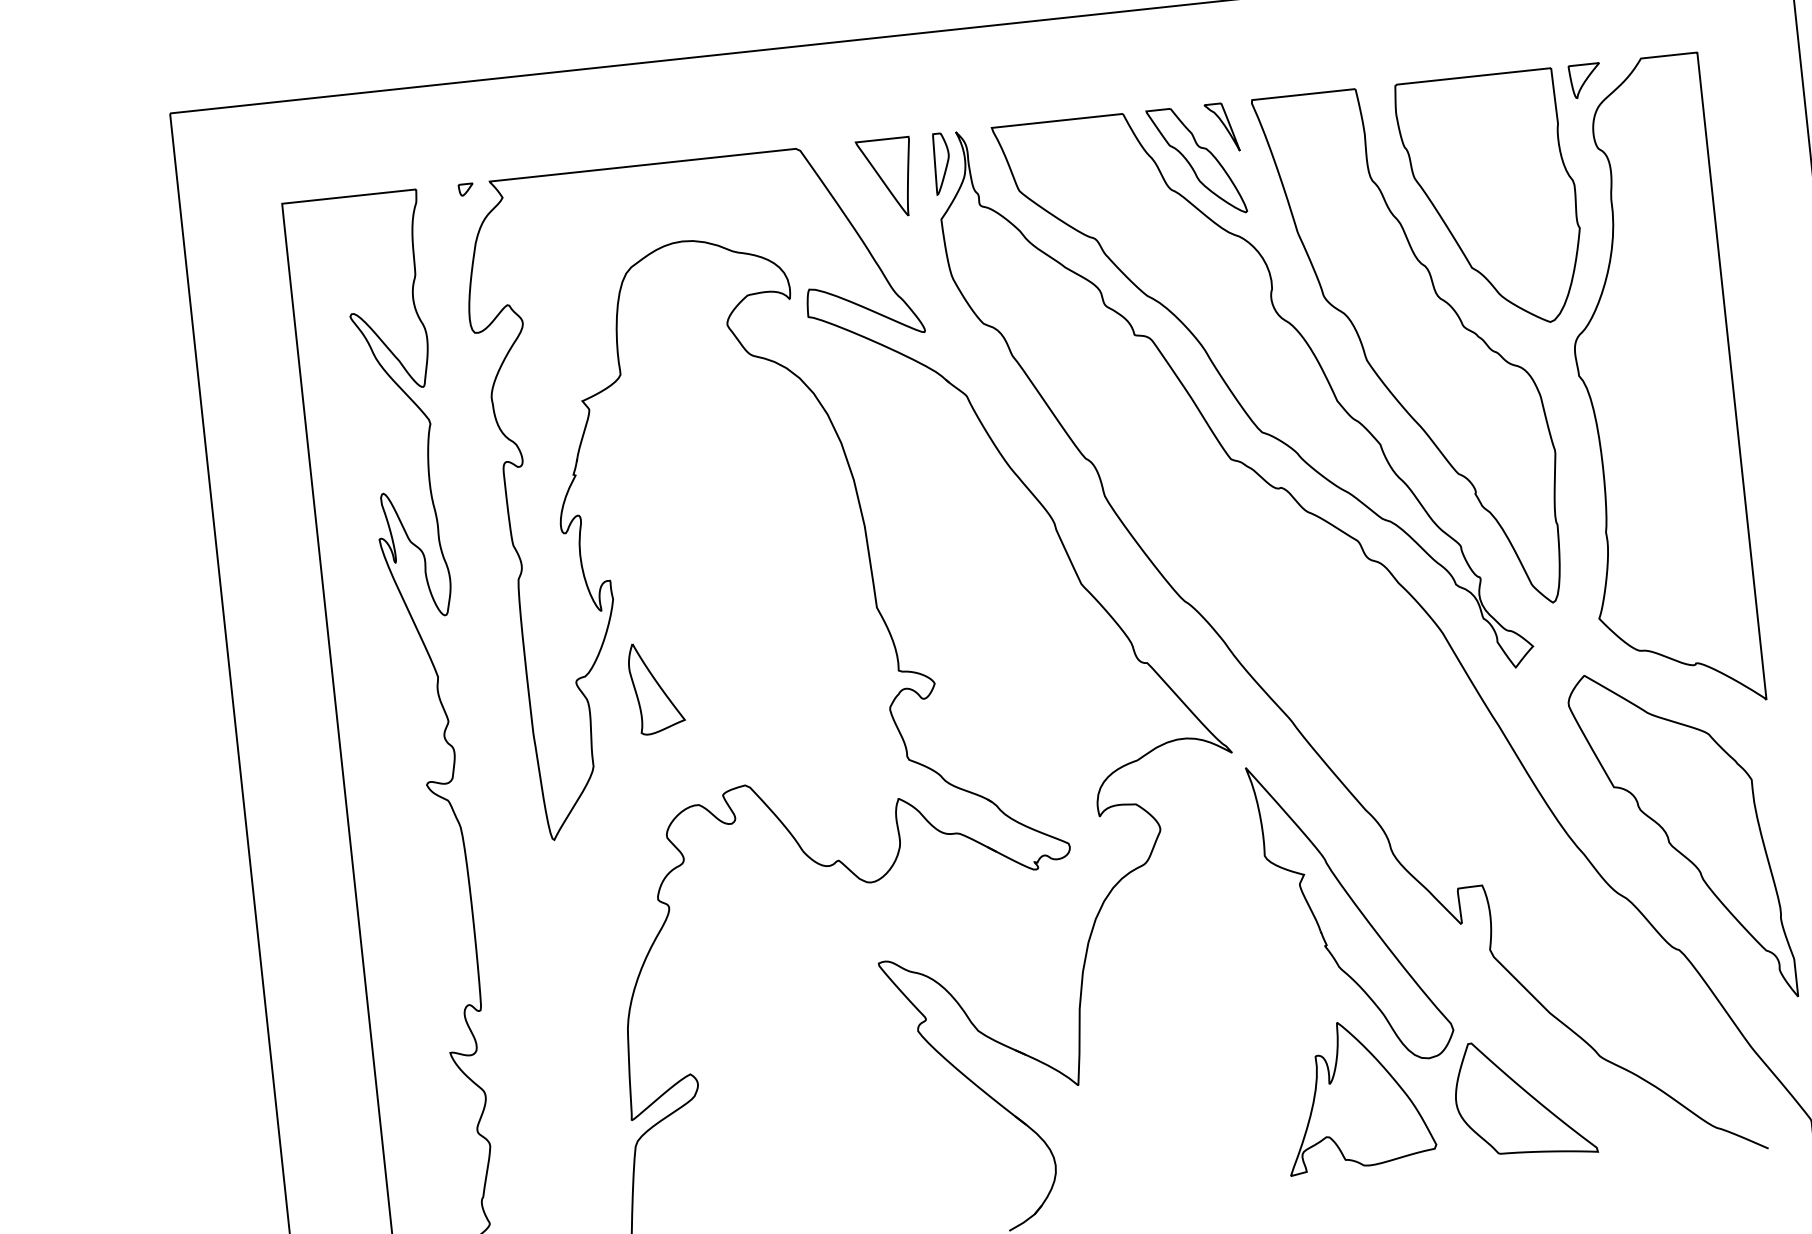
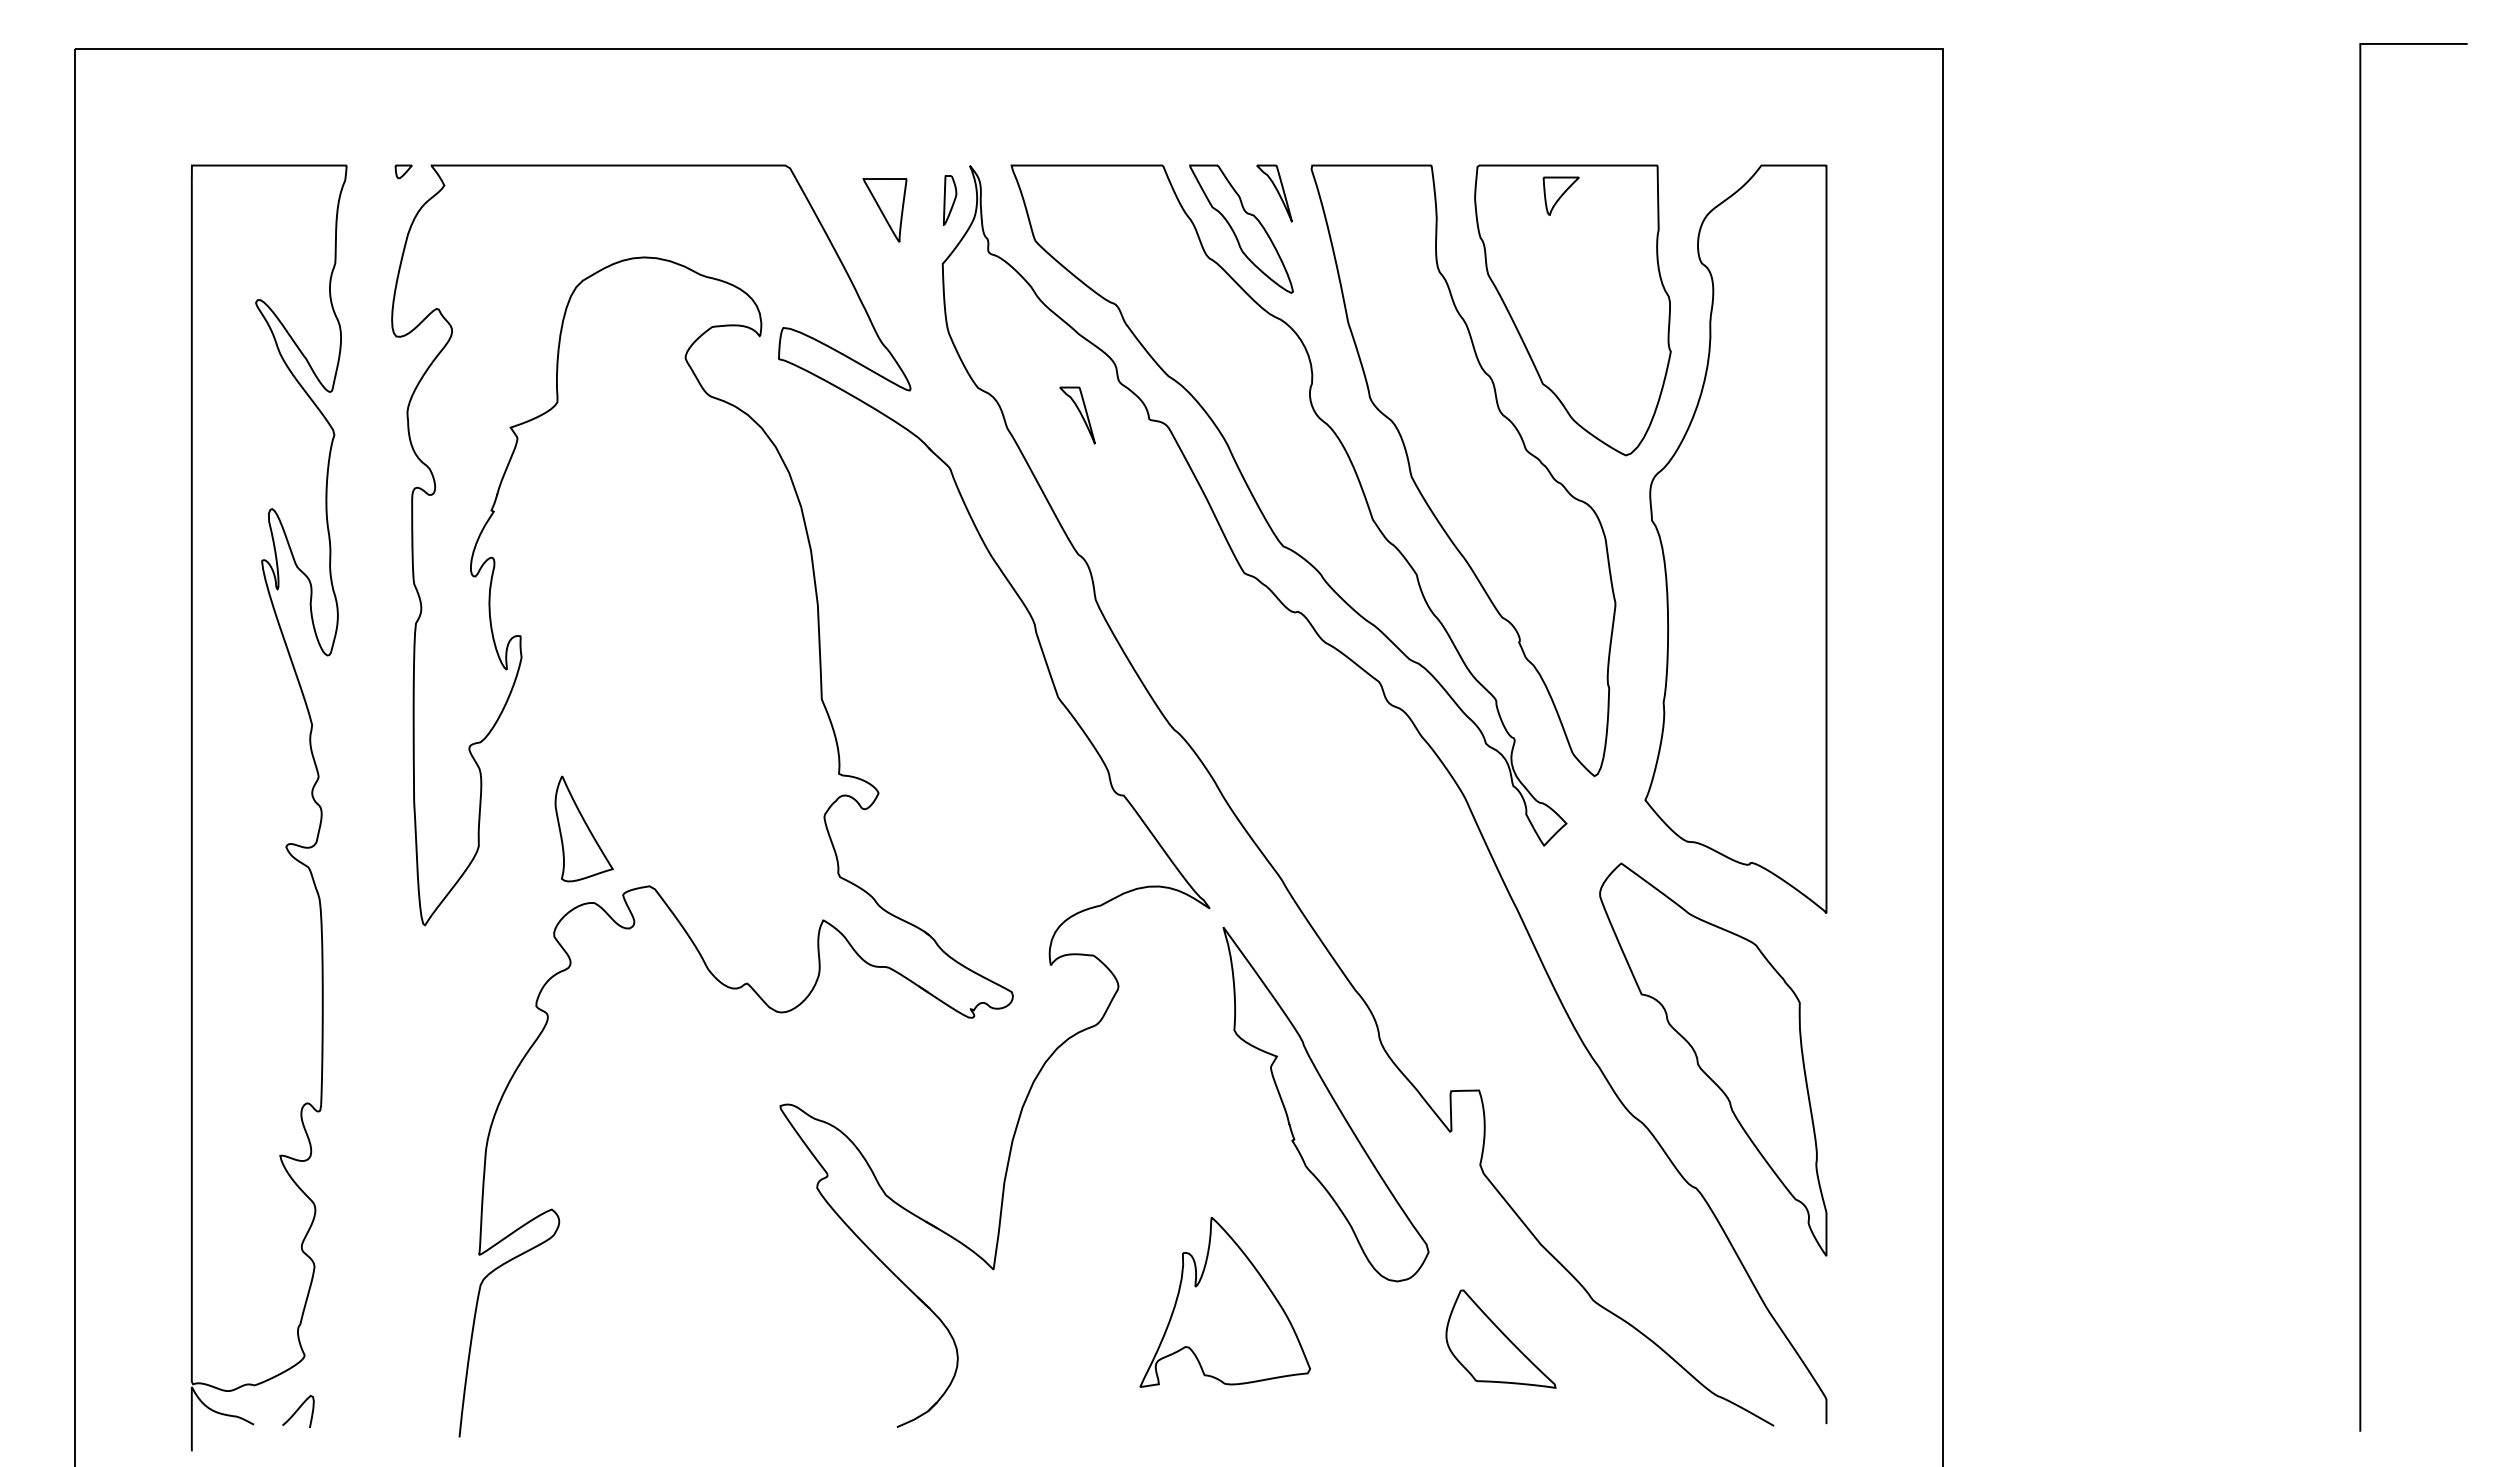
part: (1584, 80) -> (1560, 195), moved
part: (941, 163) -> (949, 200), size x0.7
part: (885, 178) -> (884, 210), size x0.7
part: (1072, 338) -> (1077, 415), added
part: (655, 687) -> (583, 828), moved
part: (1356, 1095) -> (1224, 1302), moved
part: (1523, 1098) -> (1500, 1338), size x0.7

